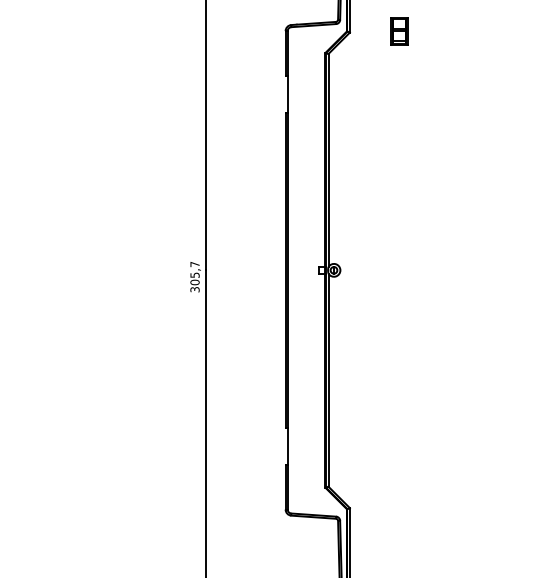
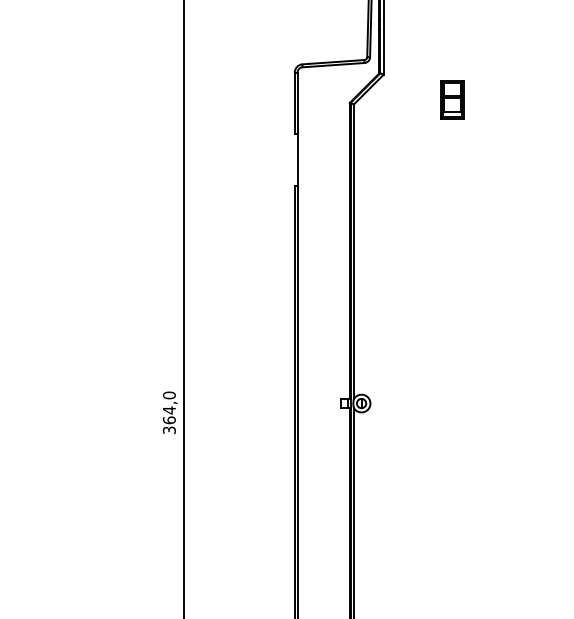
part: (399, 31) -> (452, 99), moved
text: (194, 273) -> (168, 407), 305,7 -> 364,0

